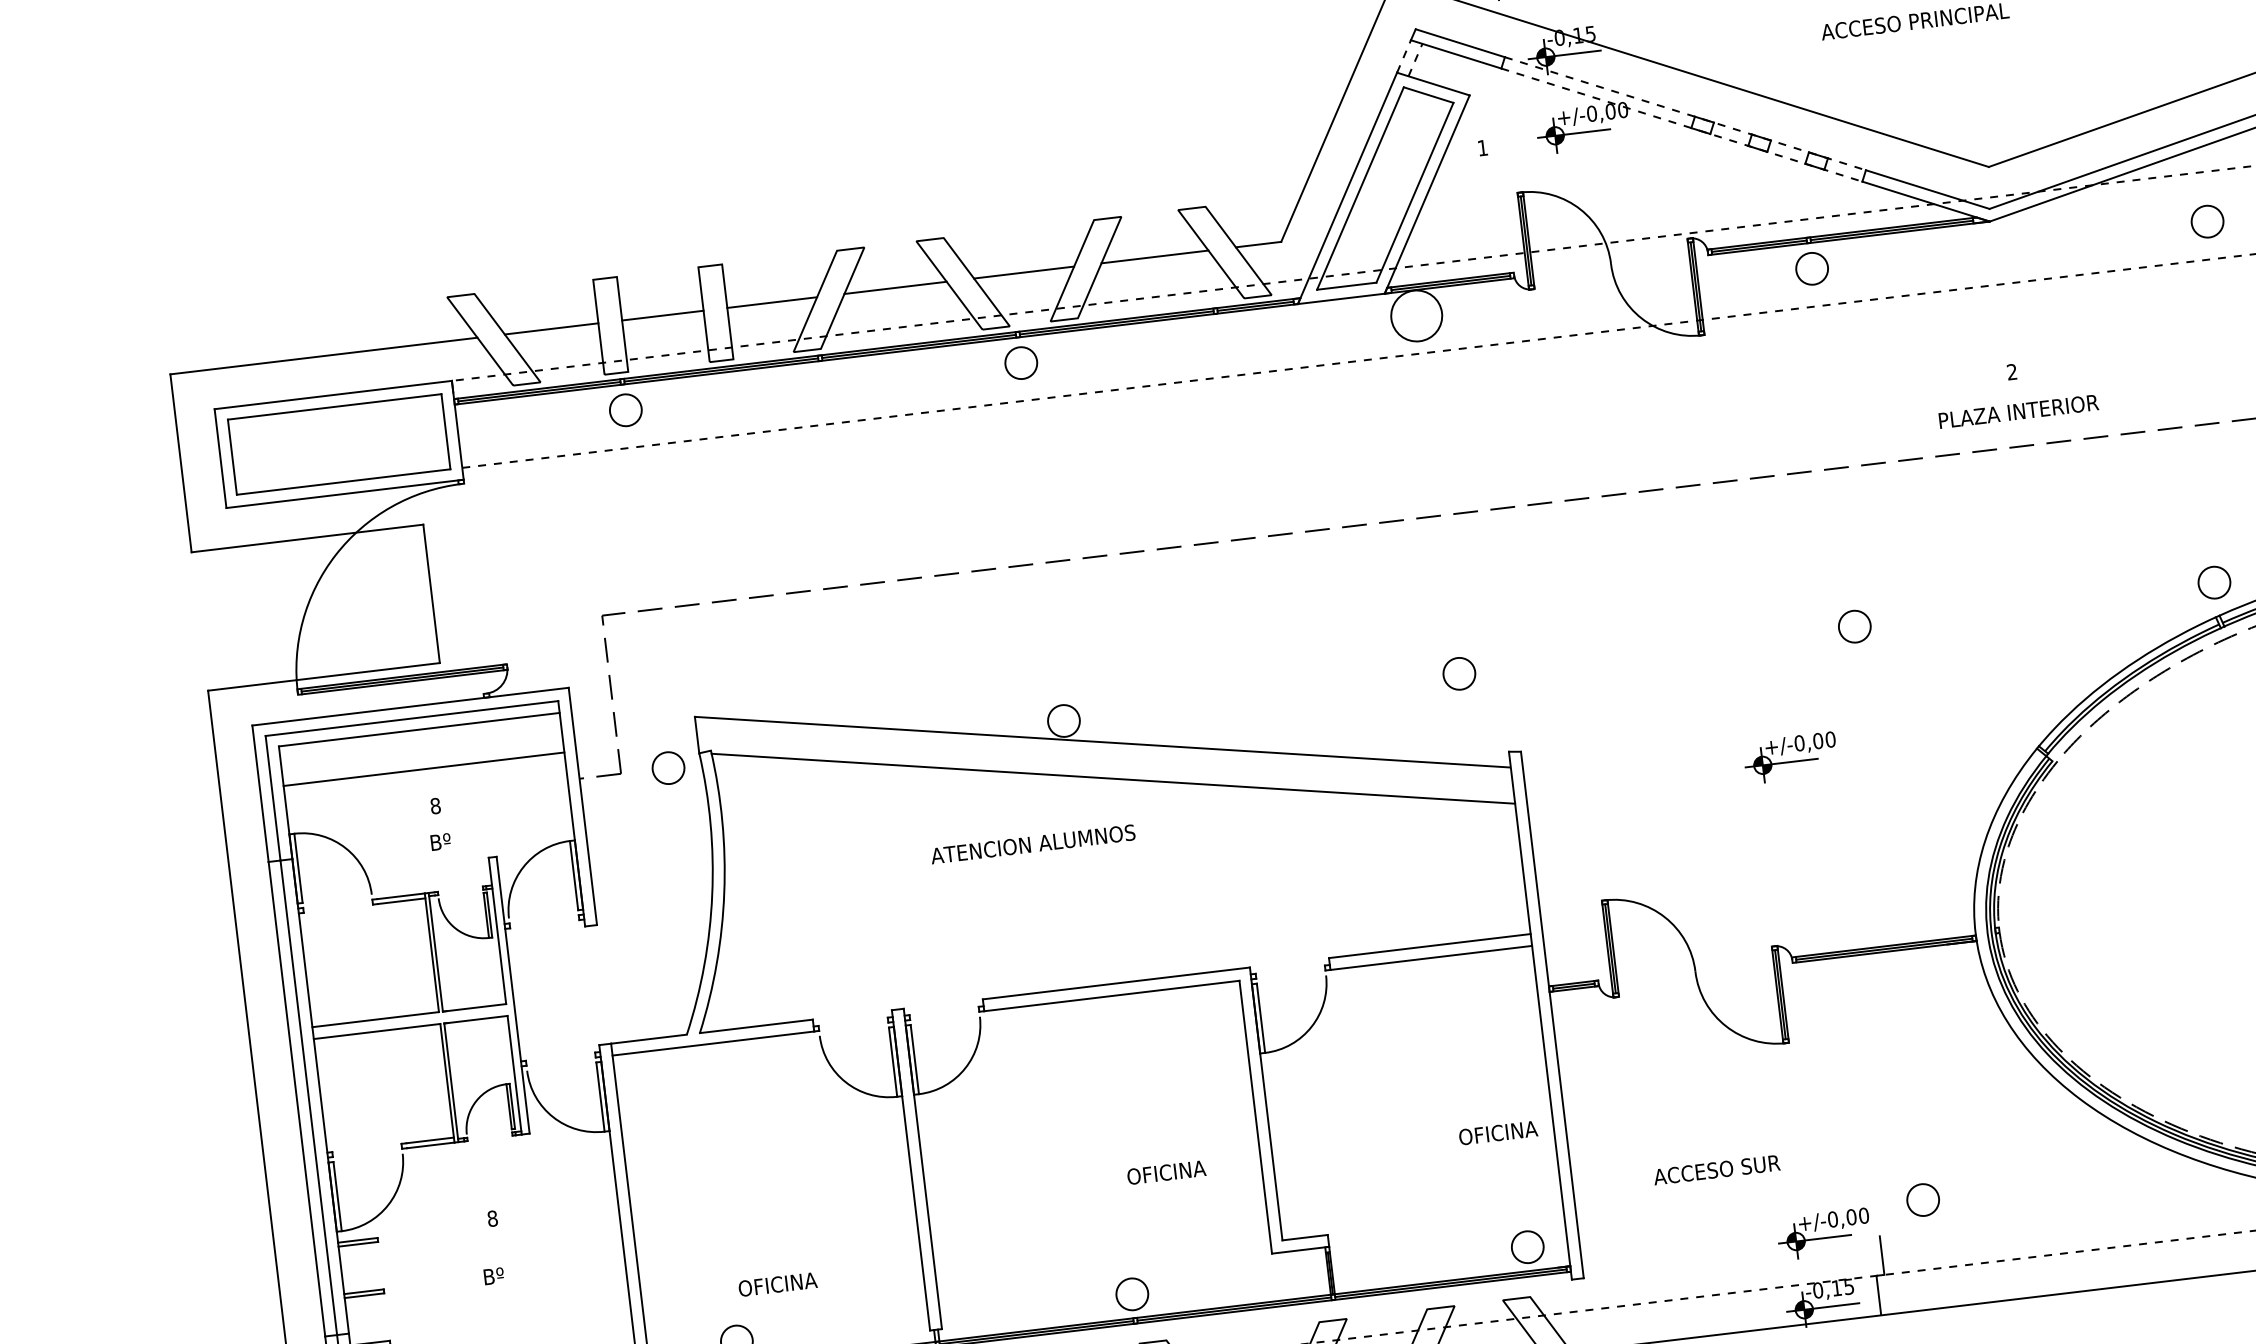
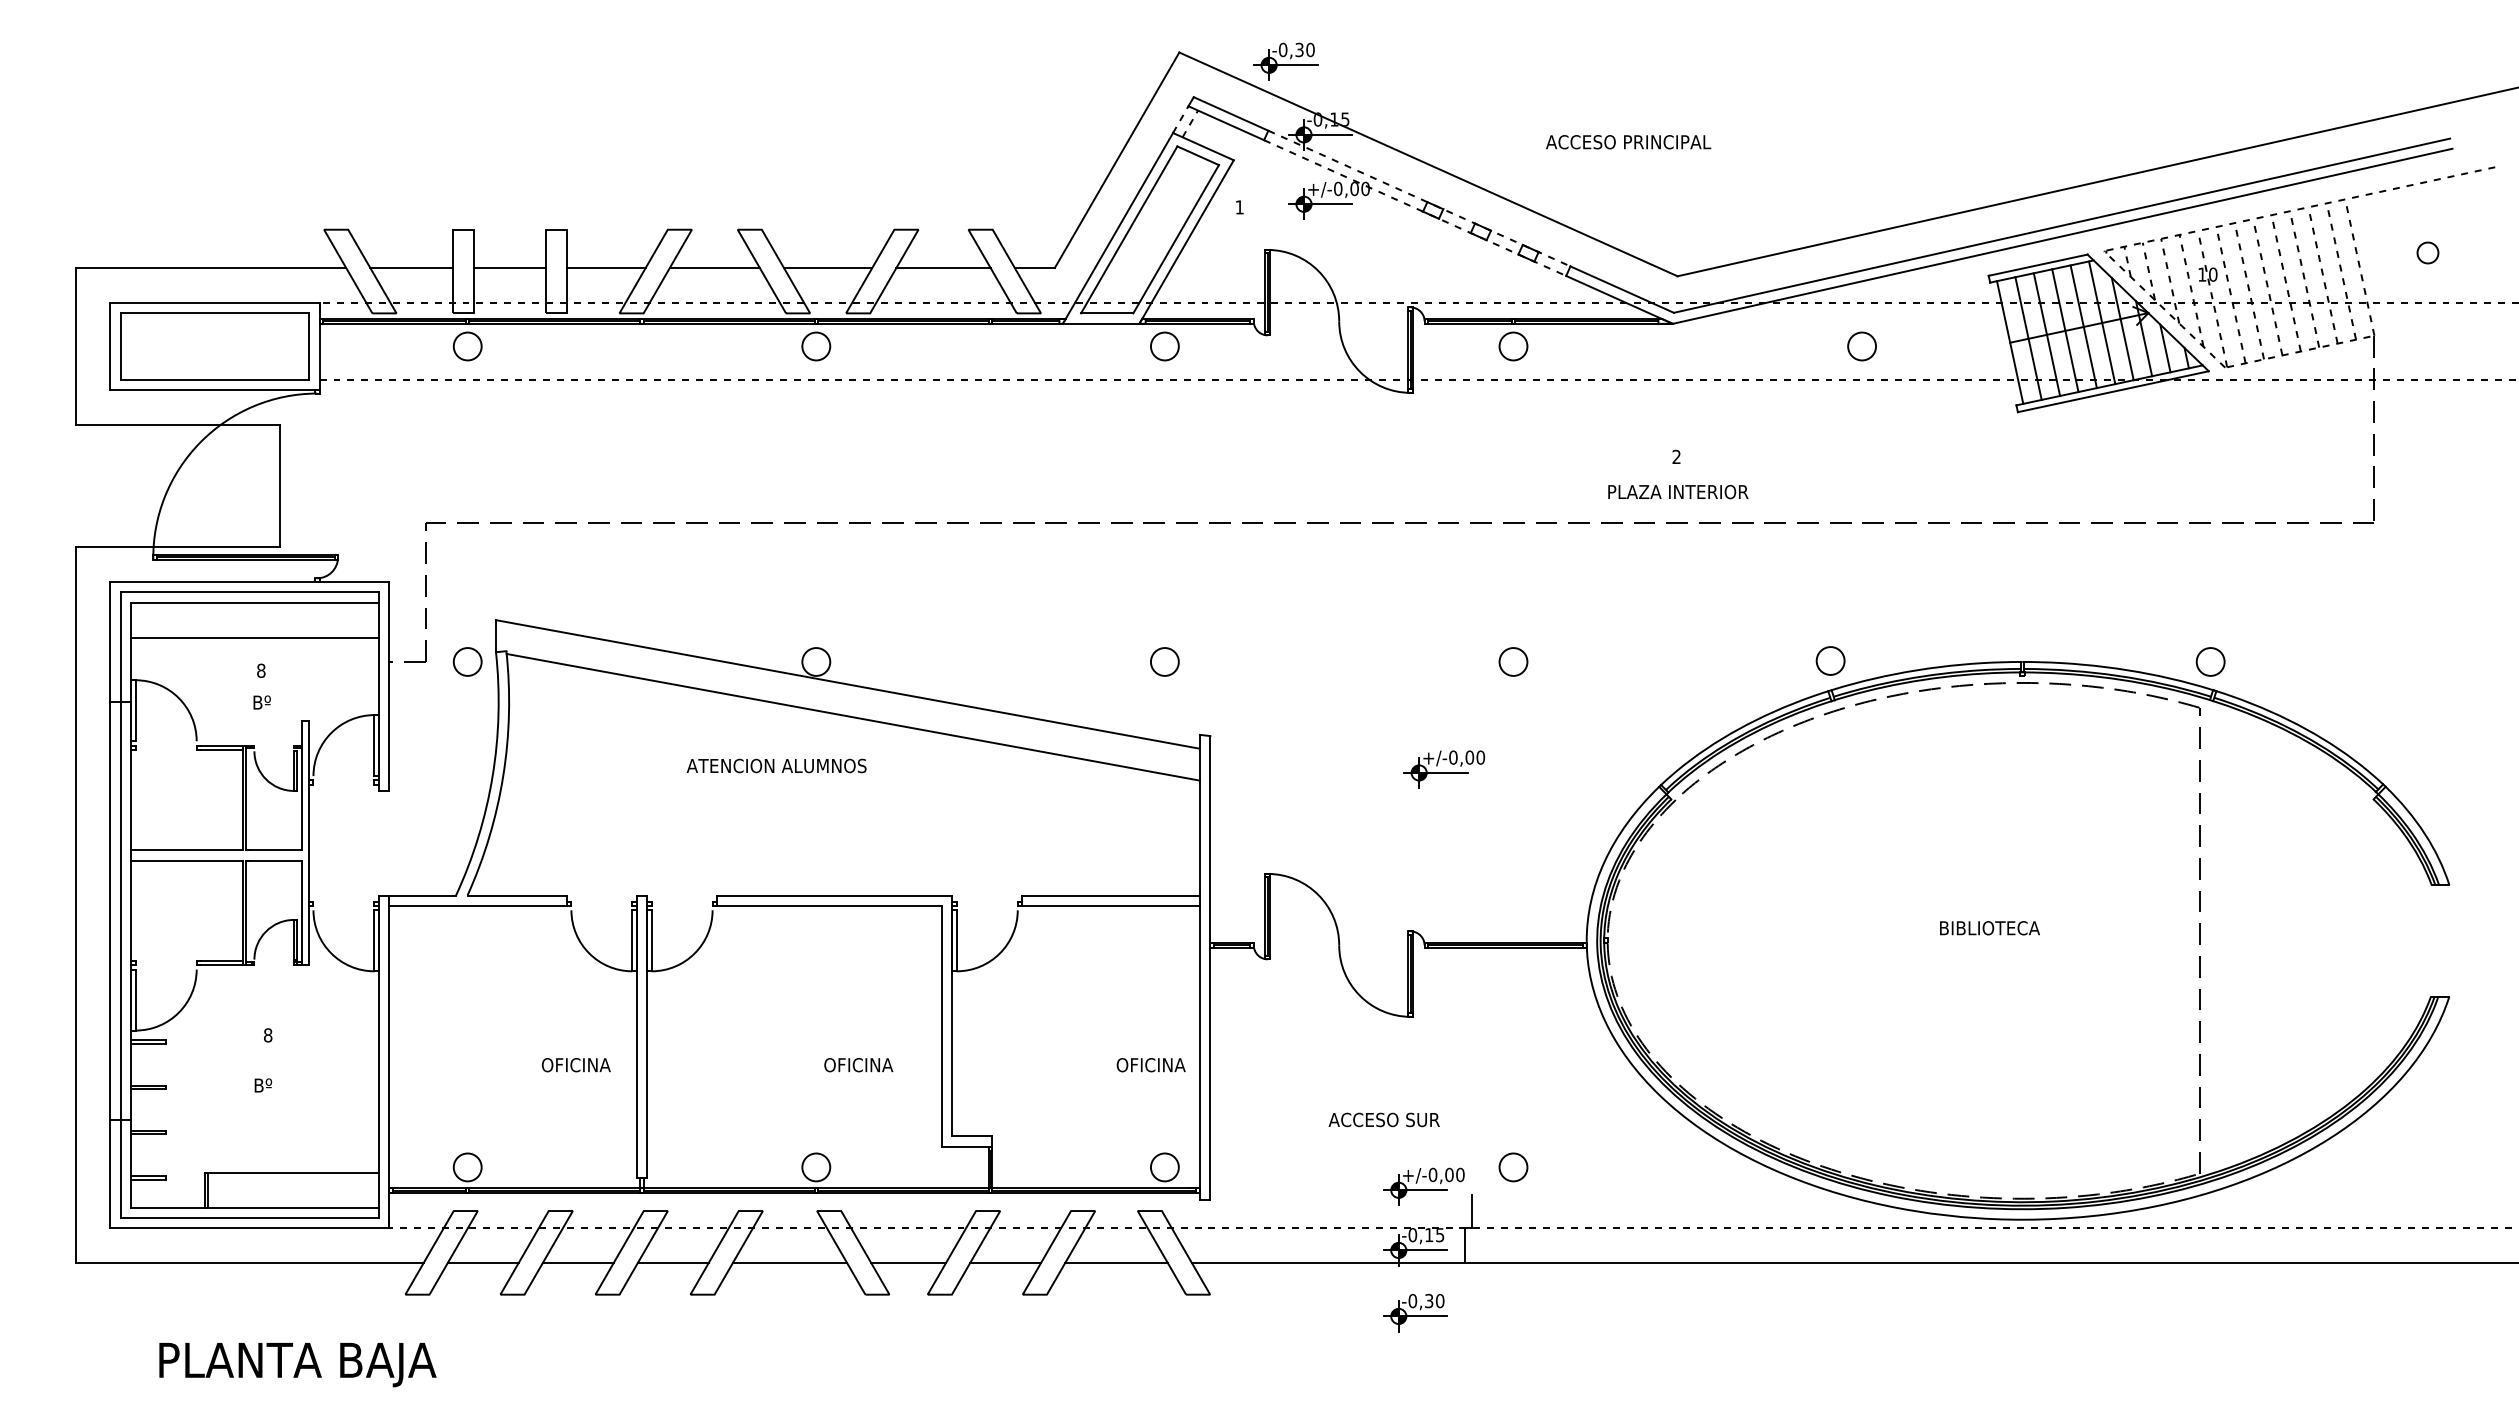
circle: (1416, 316) -> (1164, 346), size x0.62
text: (1715, 1169) -> (1383, 1119), moved
text: (777, 1285) -> (575, 1065), moved

